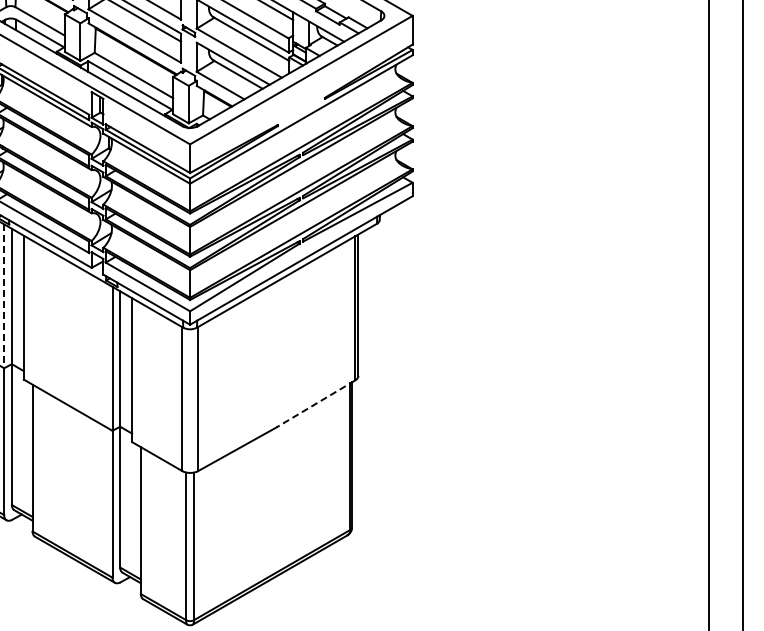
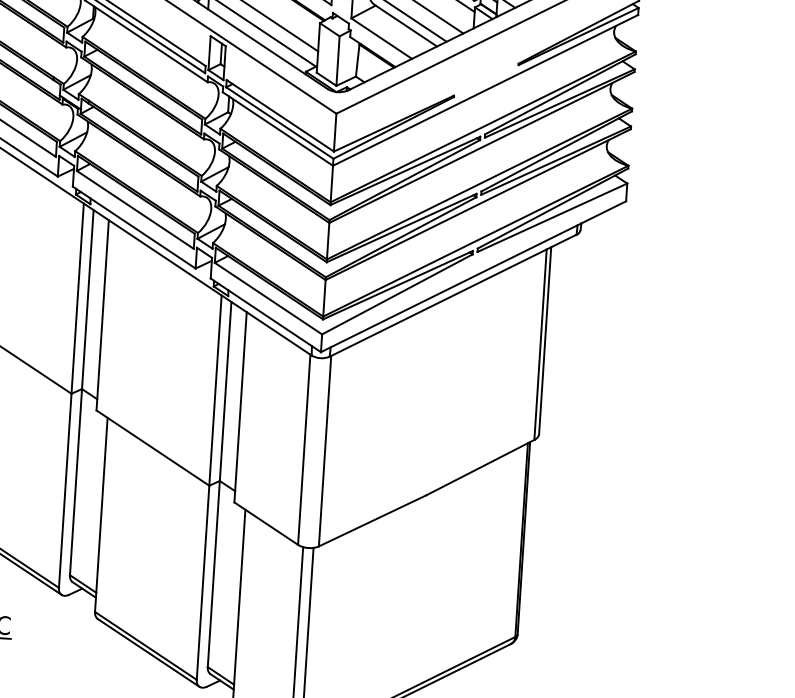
line: (4, 296) -> (78, 298), dashed -> solid
line: (315, 403) -> (479, 466), dashed -> solid

